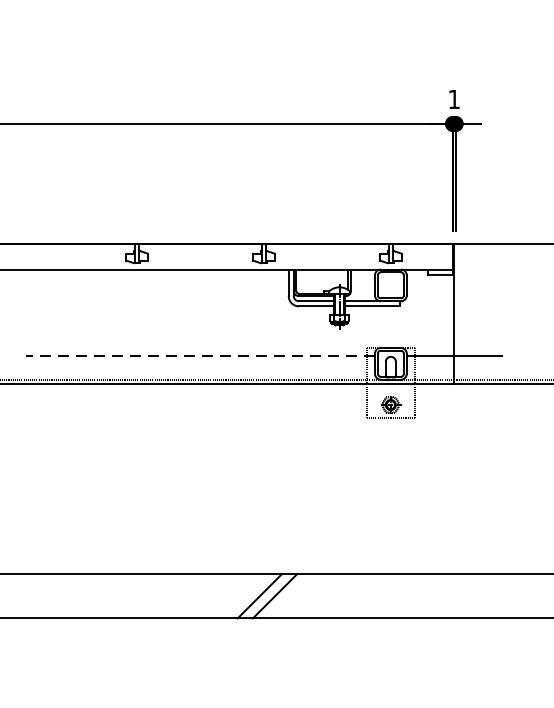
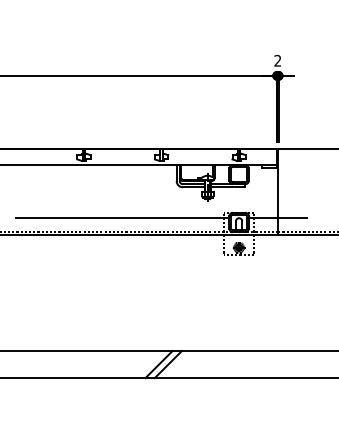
text: (453, 98) -> (277, 60), 1 -> 2
line: (200, 355) -> (122, 217), dashed -> solid

